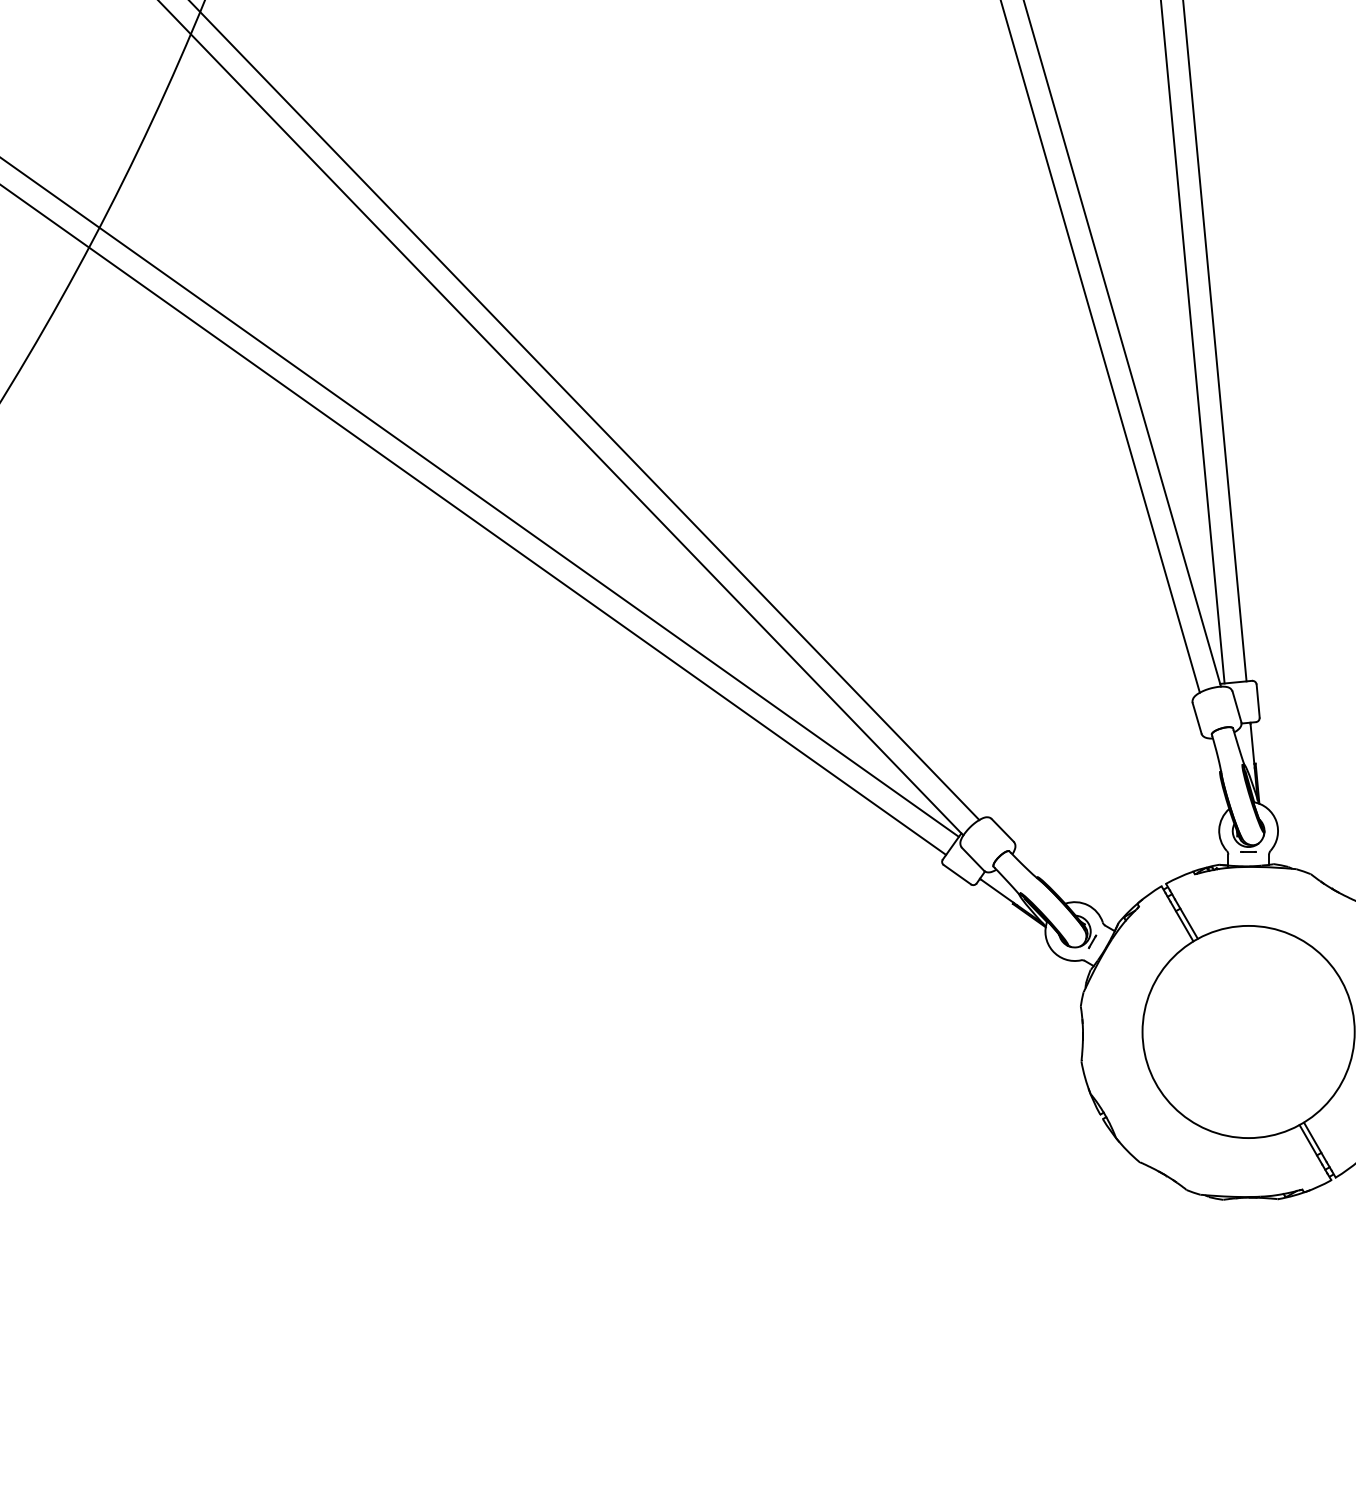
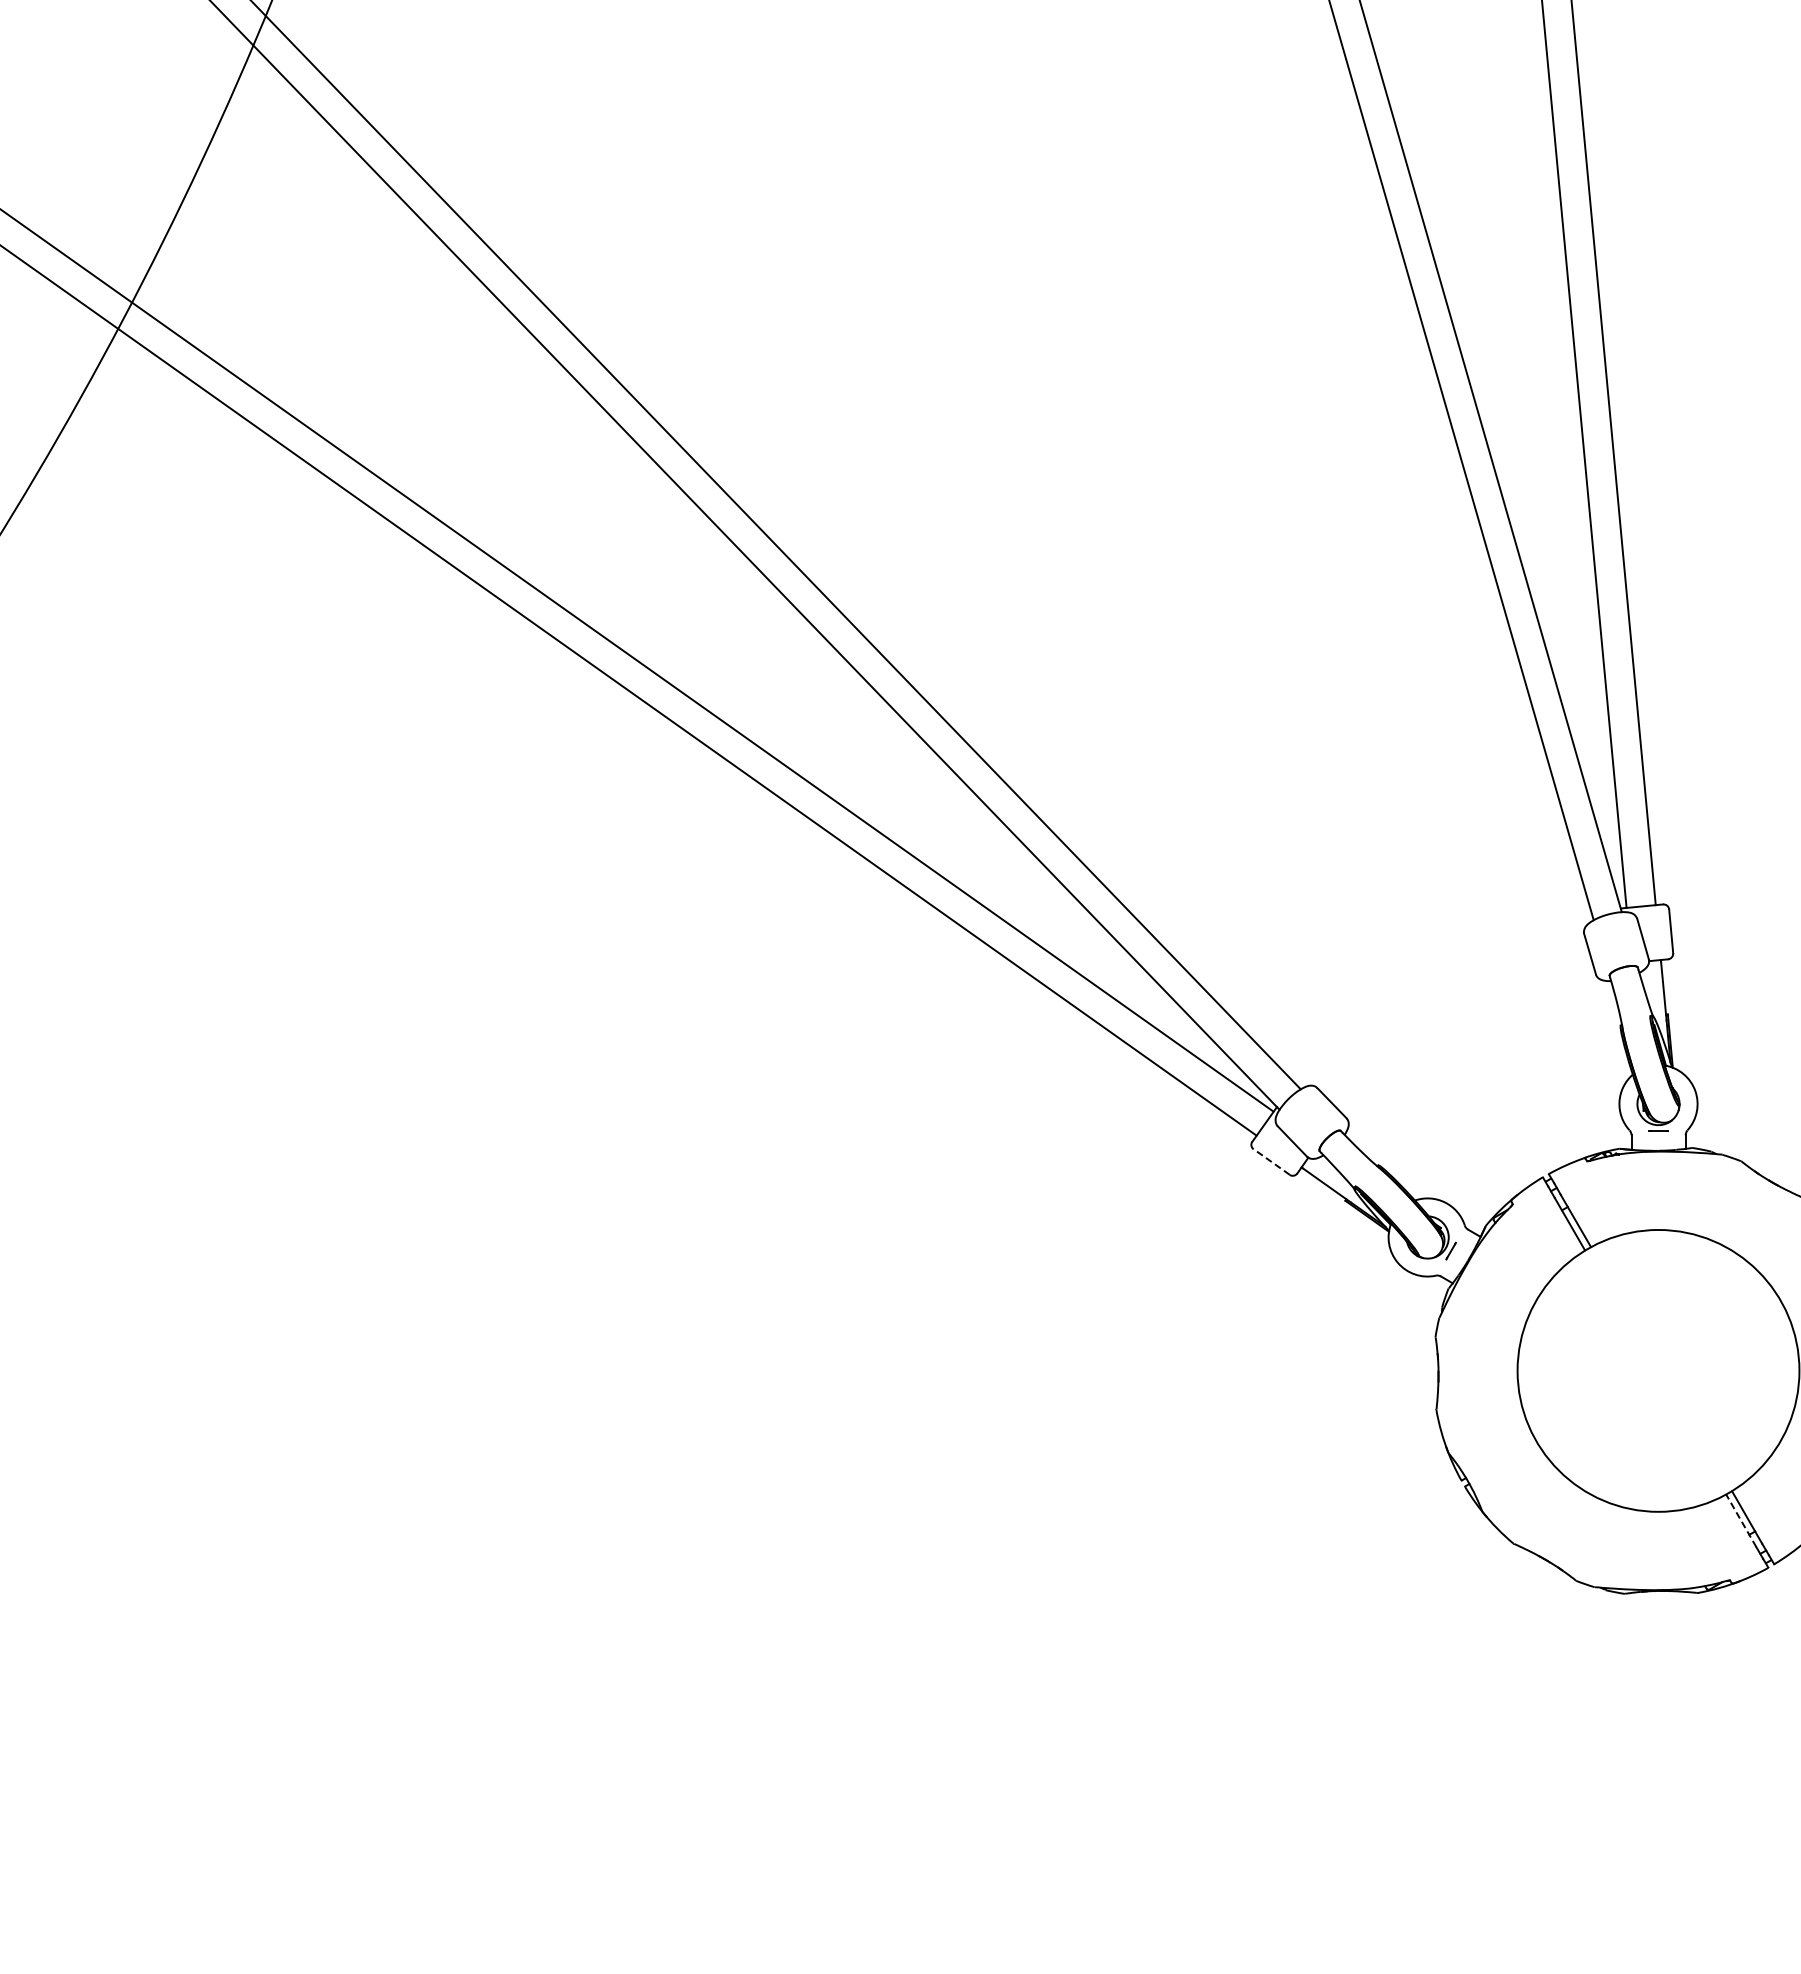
line: (957, 874) -> (1271, 1161), solid -> dashed
line: (1311, 1144) -> (1741, 1520), solid -> dashed

